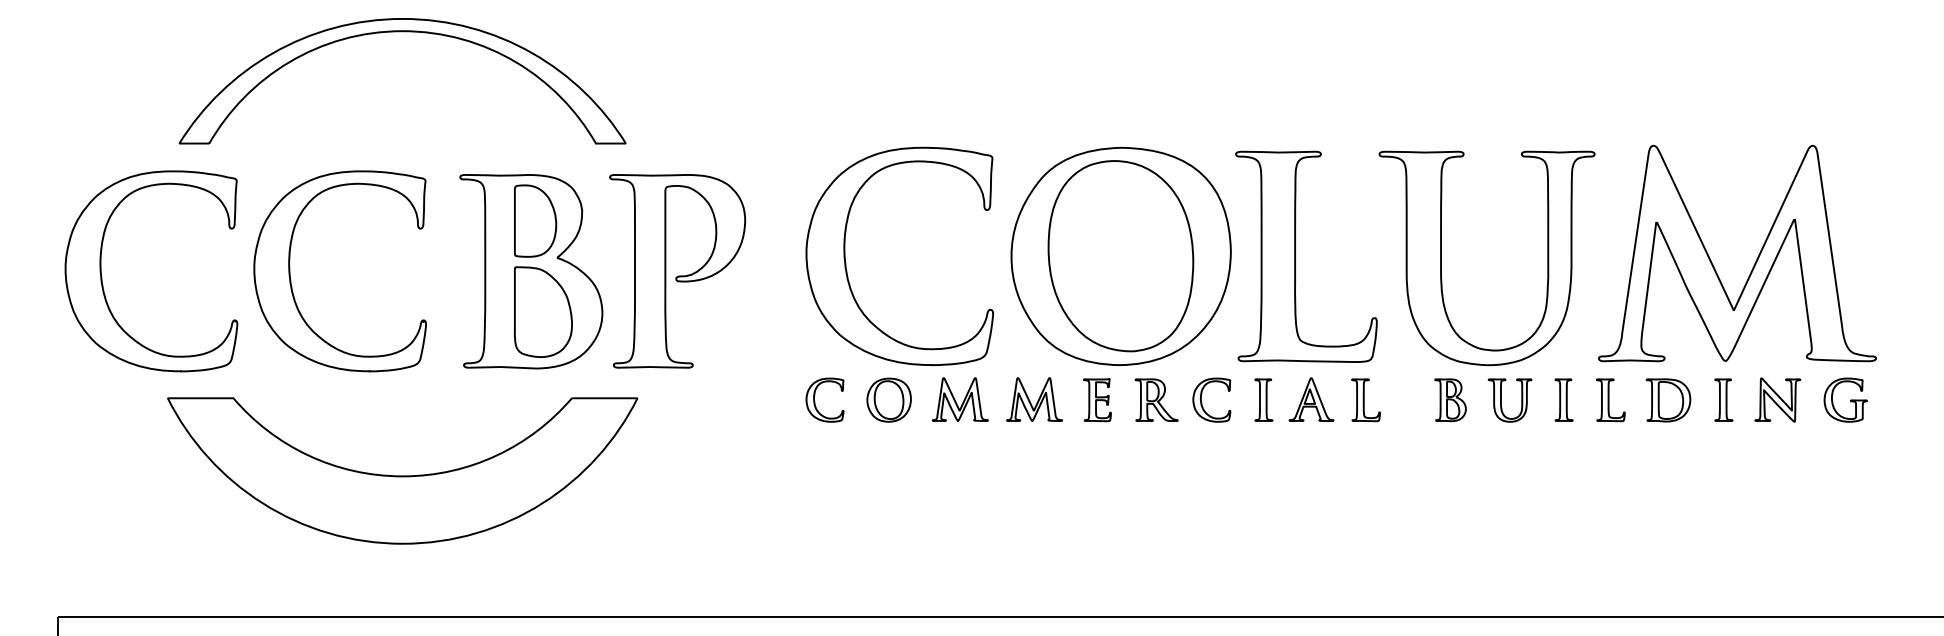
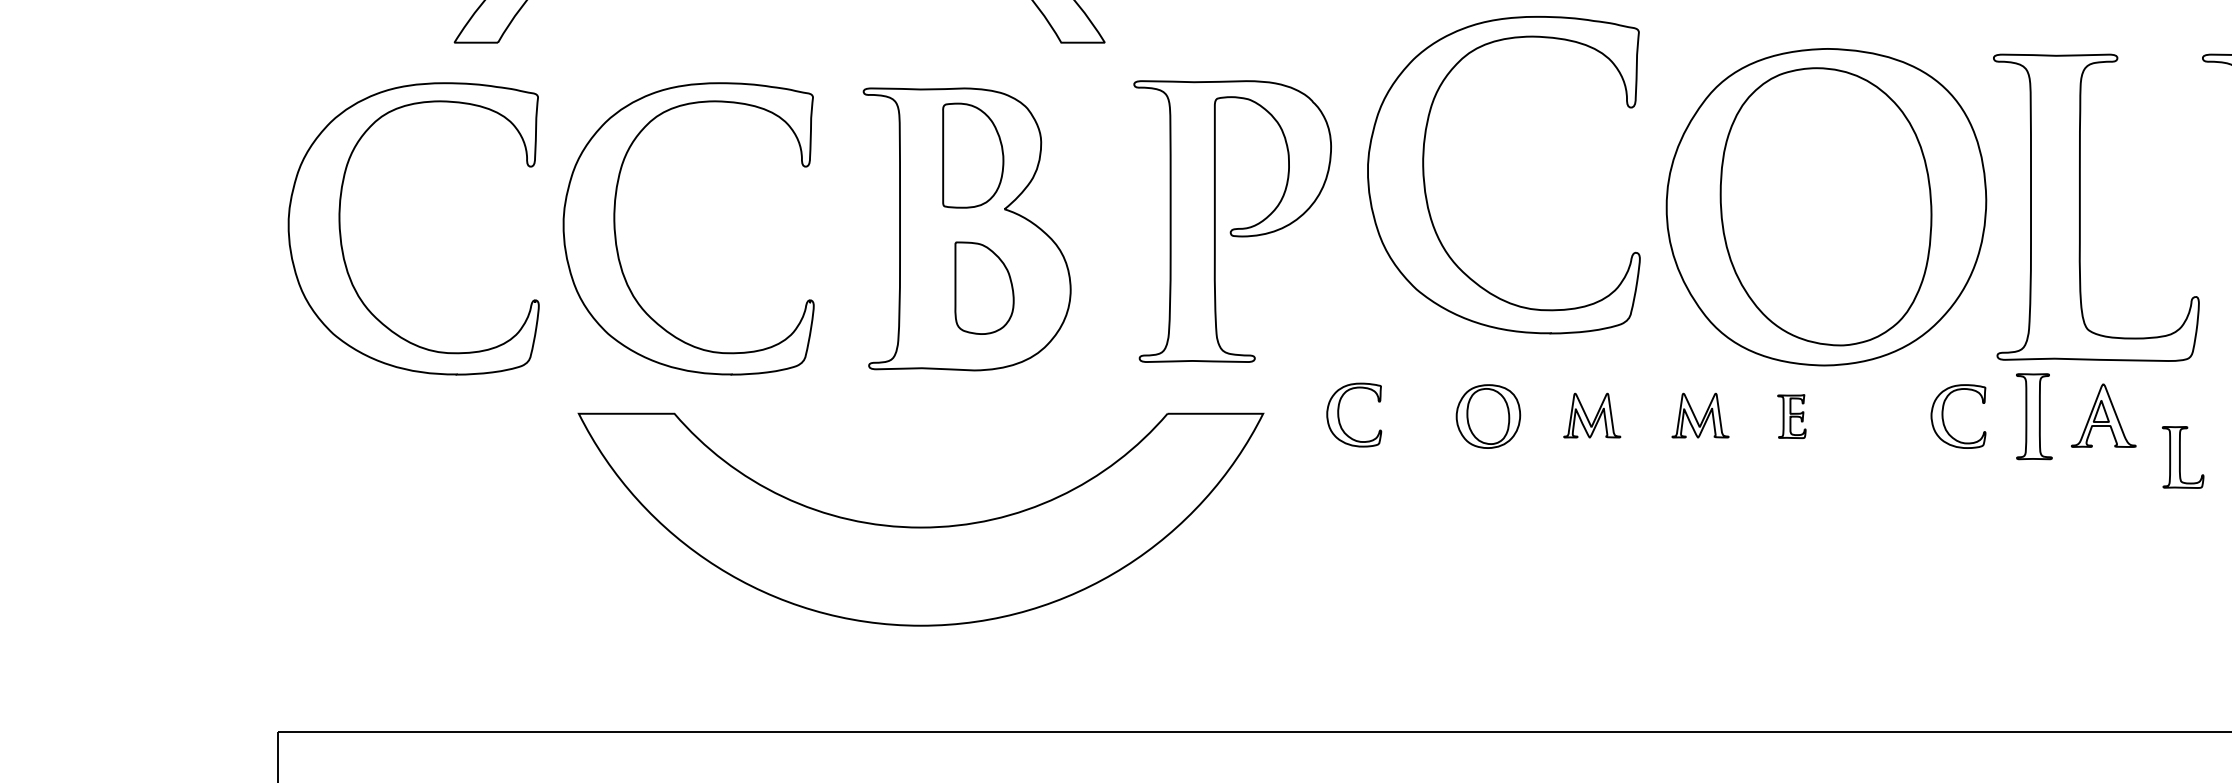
part: (846, 262) -> (1426, 183), moved
part: (677, 271) -> (1232, 221), moved
part: (542, 311) -> (983, 287), size x0.7
part: (960, 399) -> (1592, 415), size x0.7
part: (1034, 399) -> (1700, 415), size x0.7
part: (1156, 399) -> (1877, 415), removed
part: (1263, 399) -> (2033, 415), size x1.4
part: (1097, 400) -> (1791, 417), size x0.7
part: (1365, 400) -> (2182, 457), moved
part: (815, 401) -> (1340, 417), moved
part: (402, 470) -> (920, 518), moved

